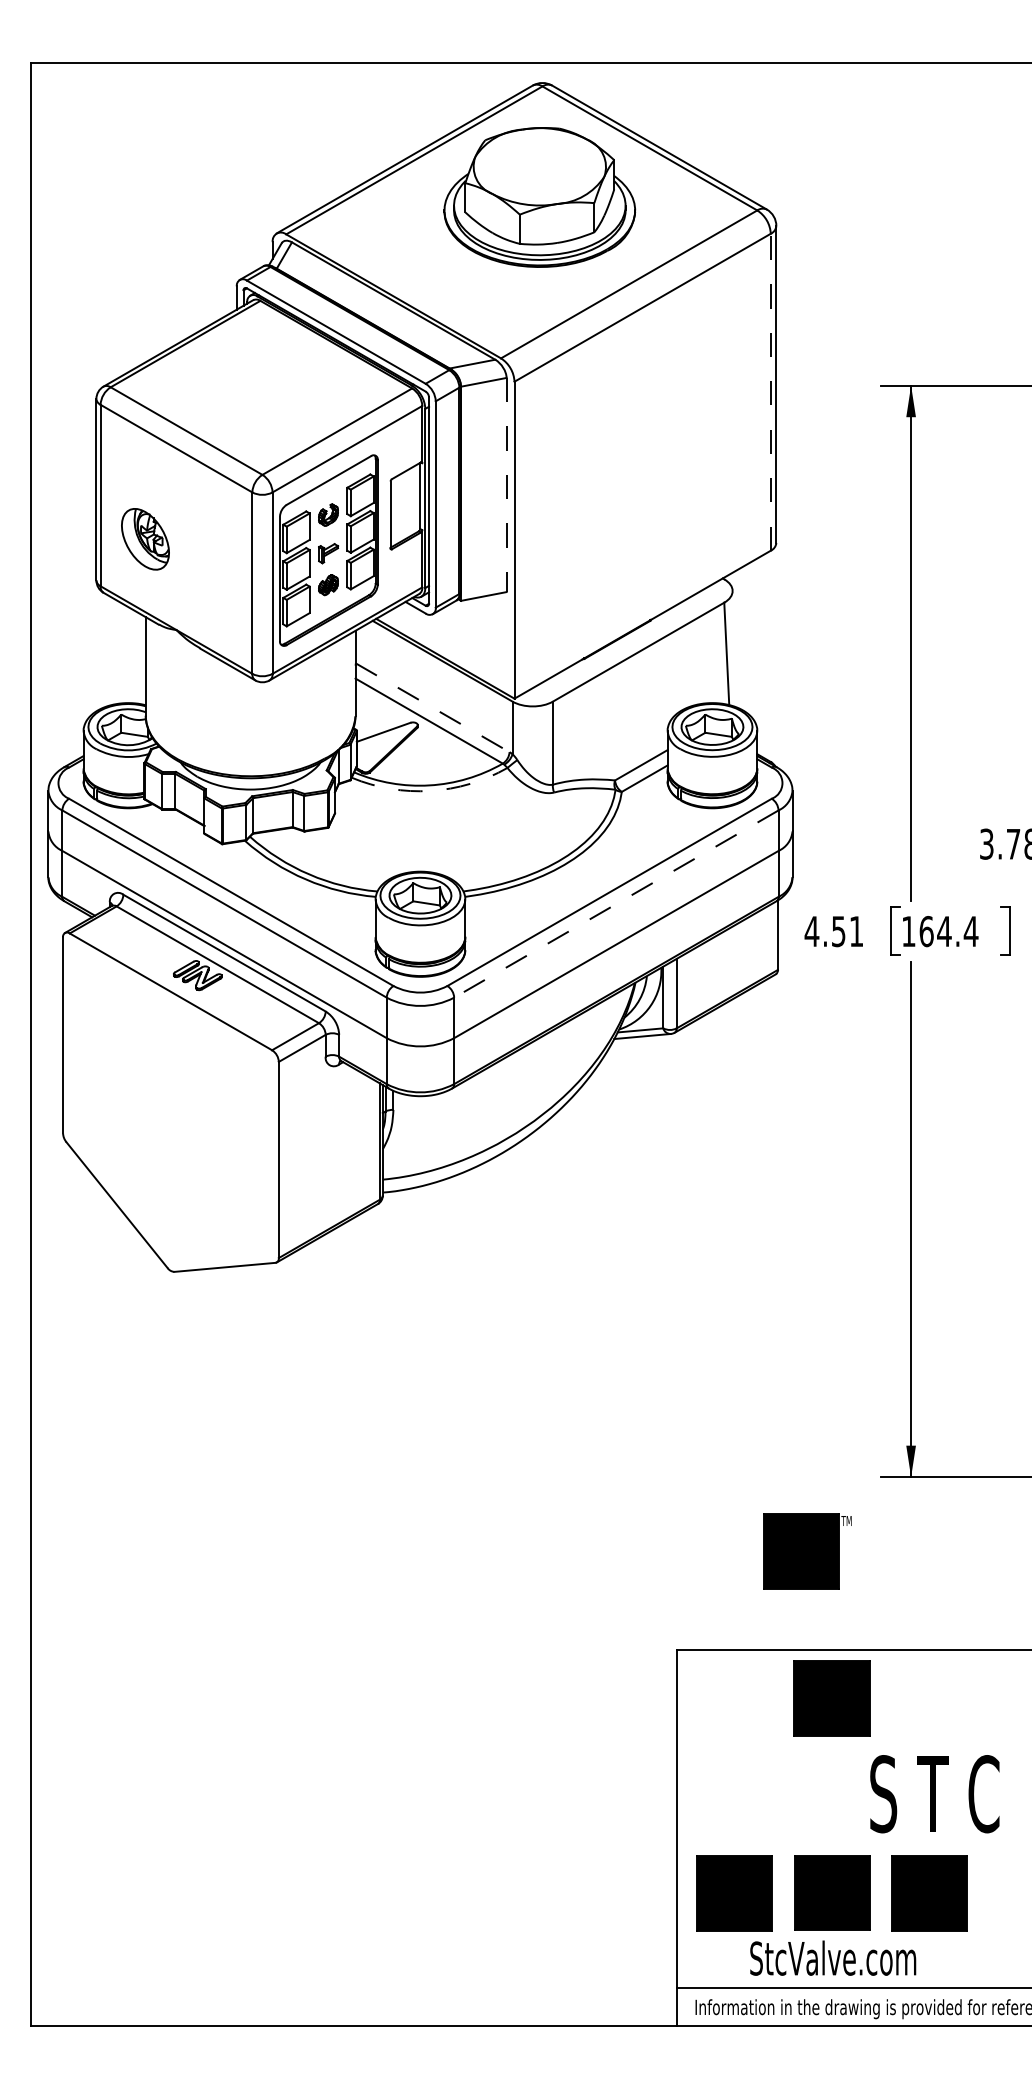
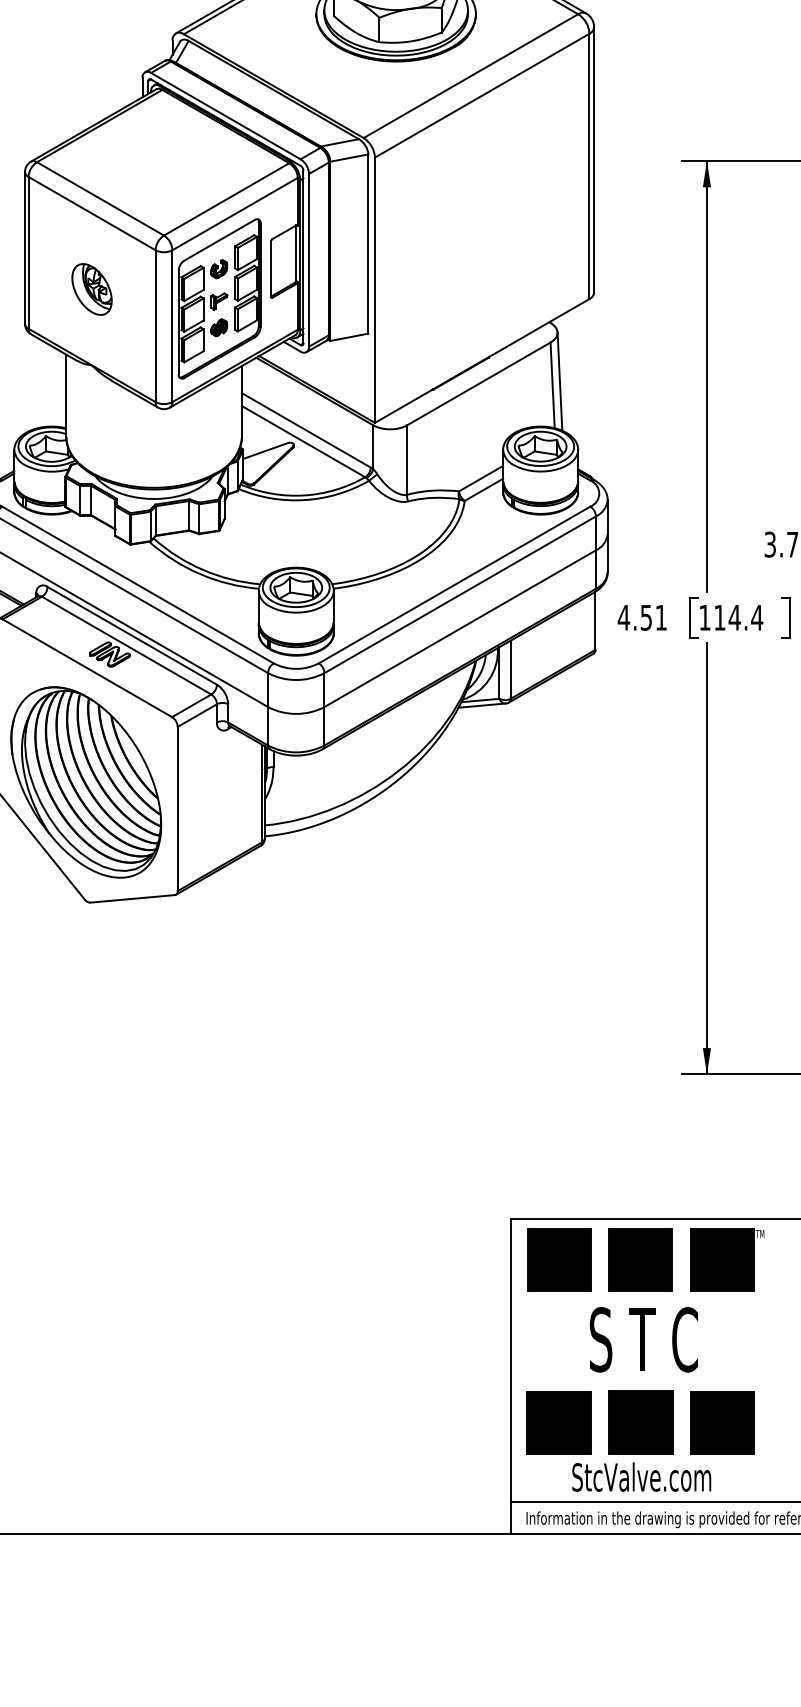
line: (770, 391) -> (589, 165), dashed -> solid
line: (506, 485) -> (368, 244), dashed -> solid
part: (145, 539) -> (92, 289), moved
line: (735, 649) -> (559, 381), added
line: (432, 707) -> (306, 430), dashed -> solid
arc: (430, 790) -> (304, 499), dashed -> solid
line: (615, 904) -> (459, 595), dashed -> solid
text: (926, 931) -> (719, 617), 164.4 -> 114.4
part: (169, 1128) -> (86, 782), added
part: (807, 1551) -> (727, 1259), moved
part: (734, 1698) -> (559, 1259), added
text: (934, 1794) -> (643, 1340), moved

